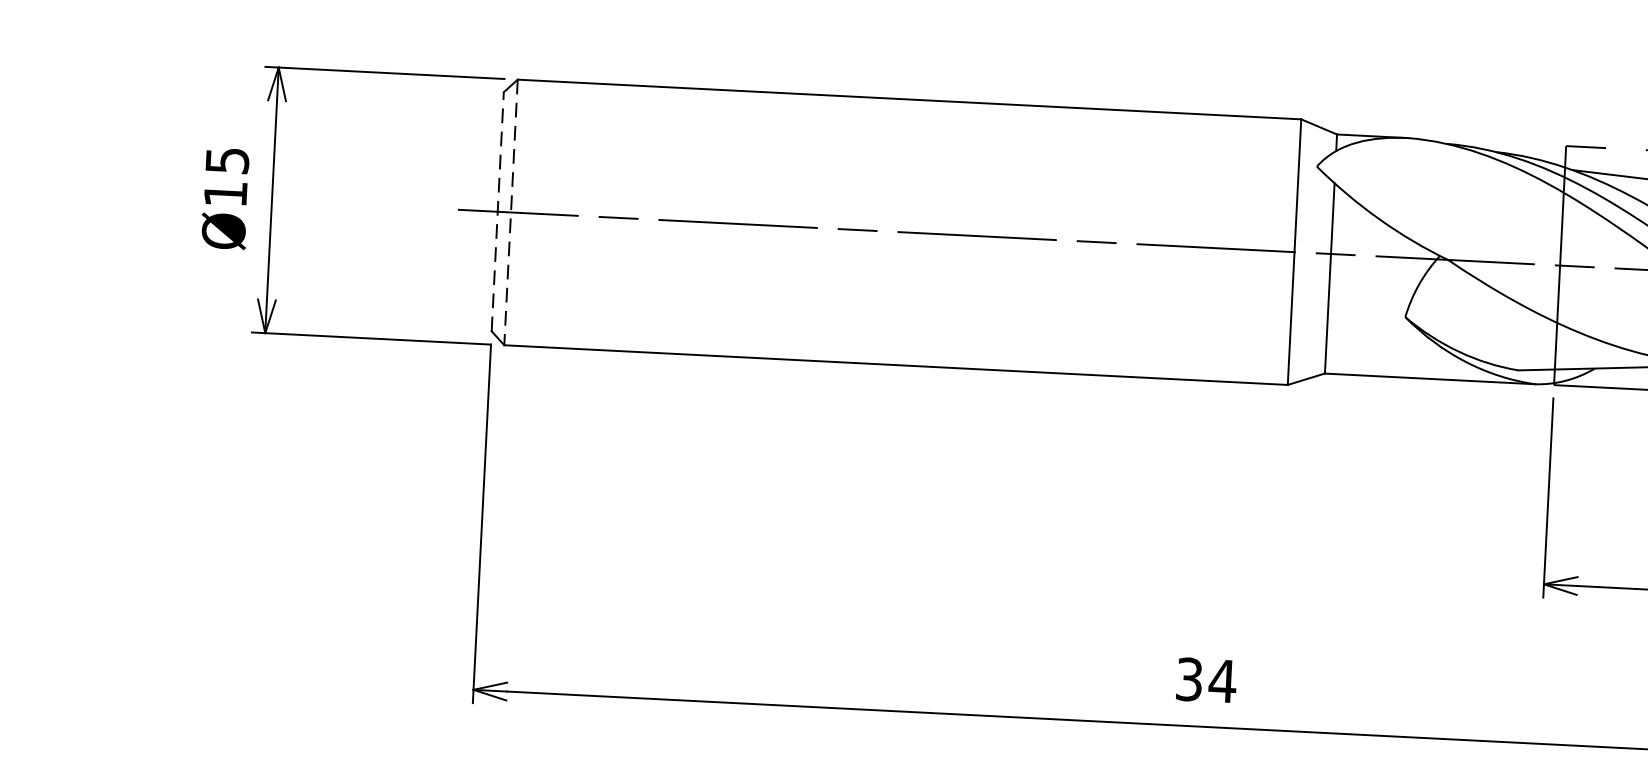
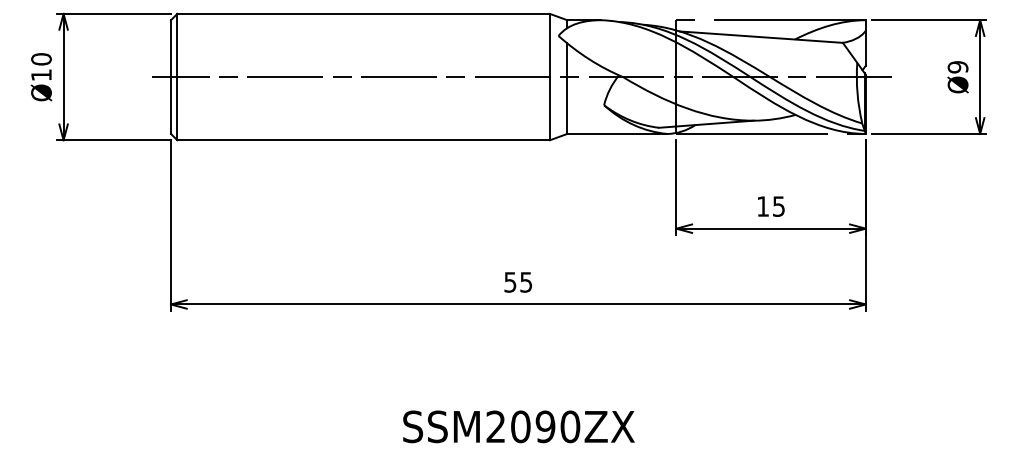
text: (227, 161) -> (41, 59), Ø15 -> Ø10
line: (496, 212) -> (170, 77), dashed -> solid
line: (511, 213) -> (177, 77), dashed -> solid
text: (1206, 680) -> (518, 282), 34 -> 55

